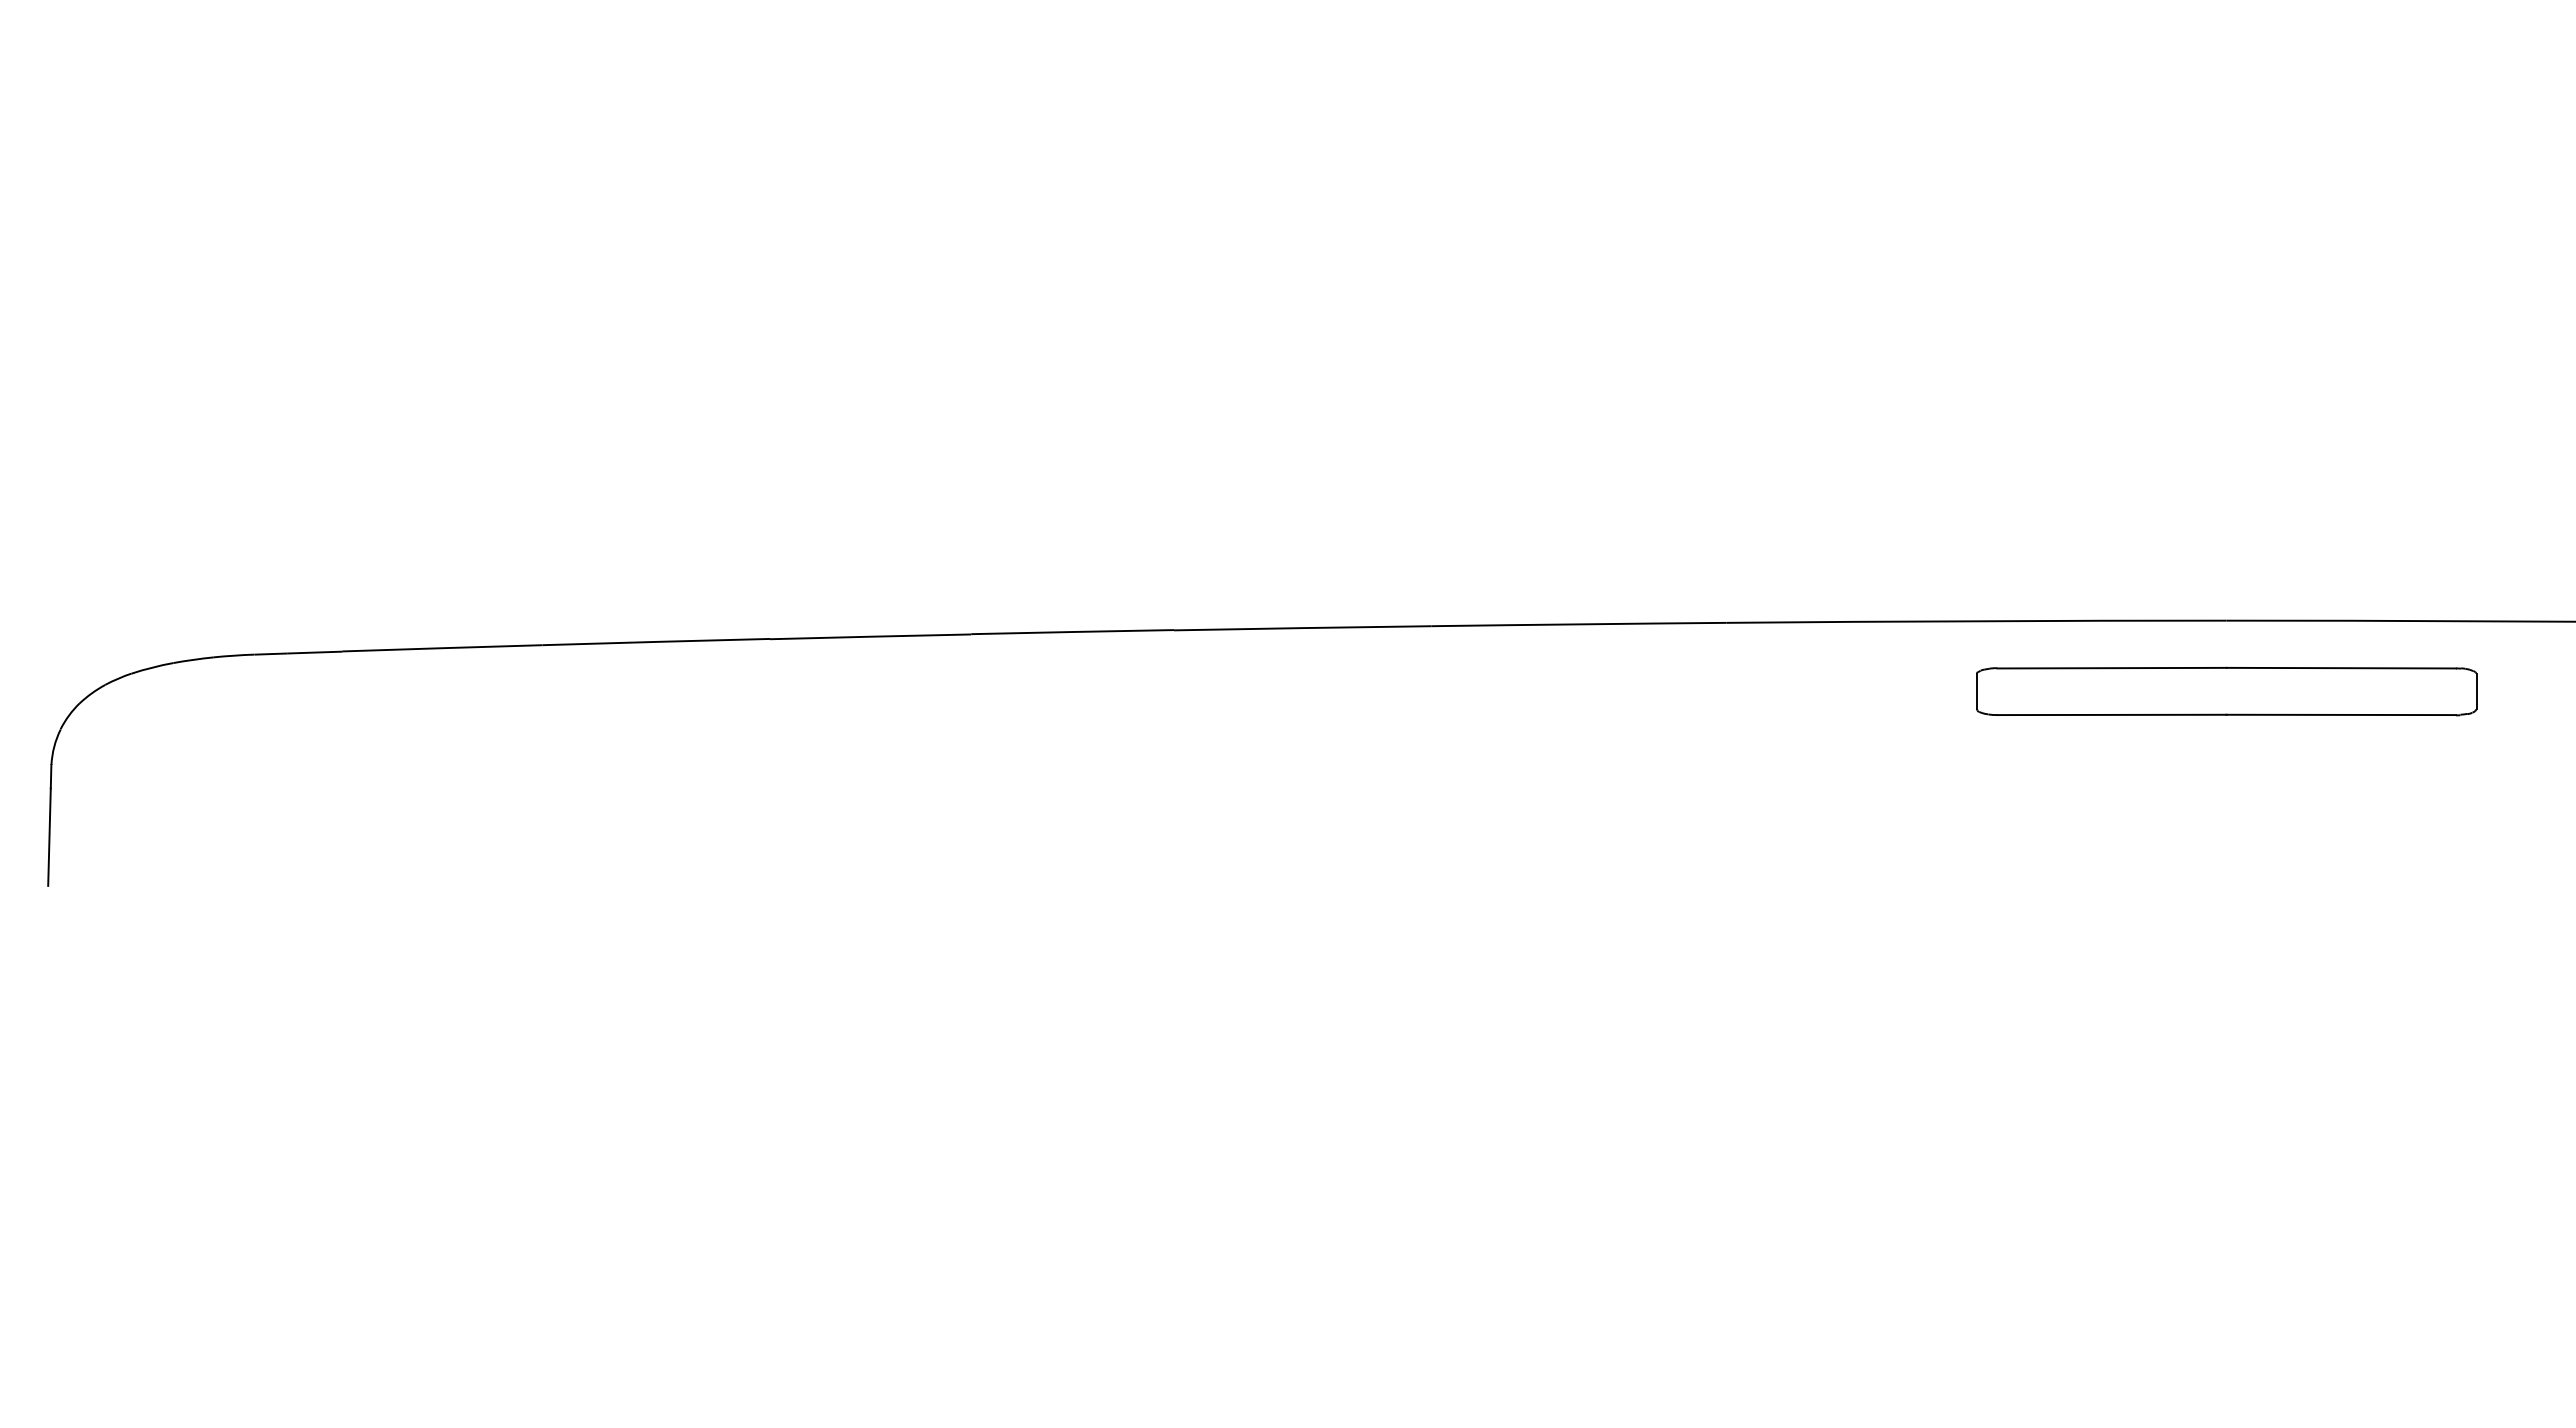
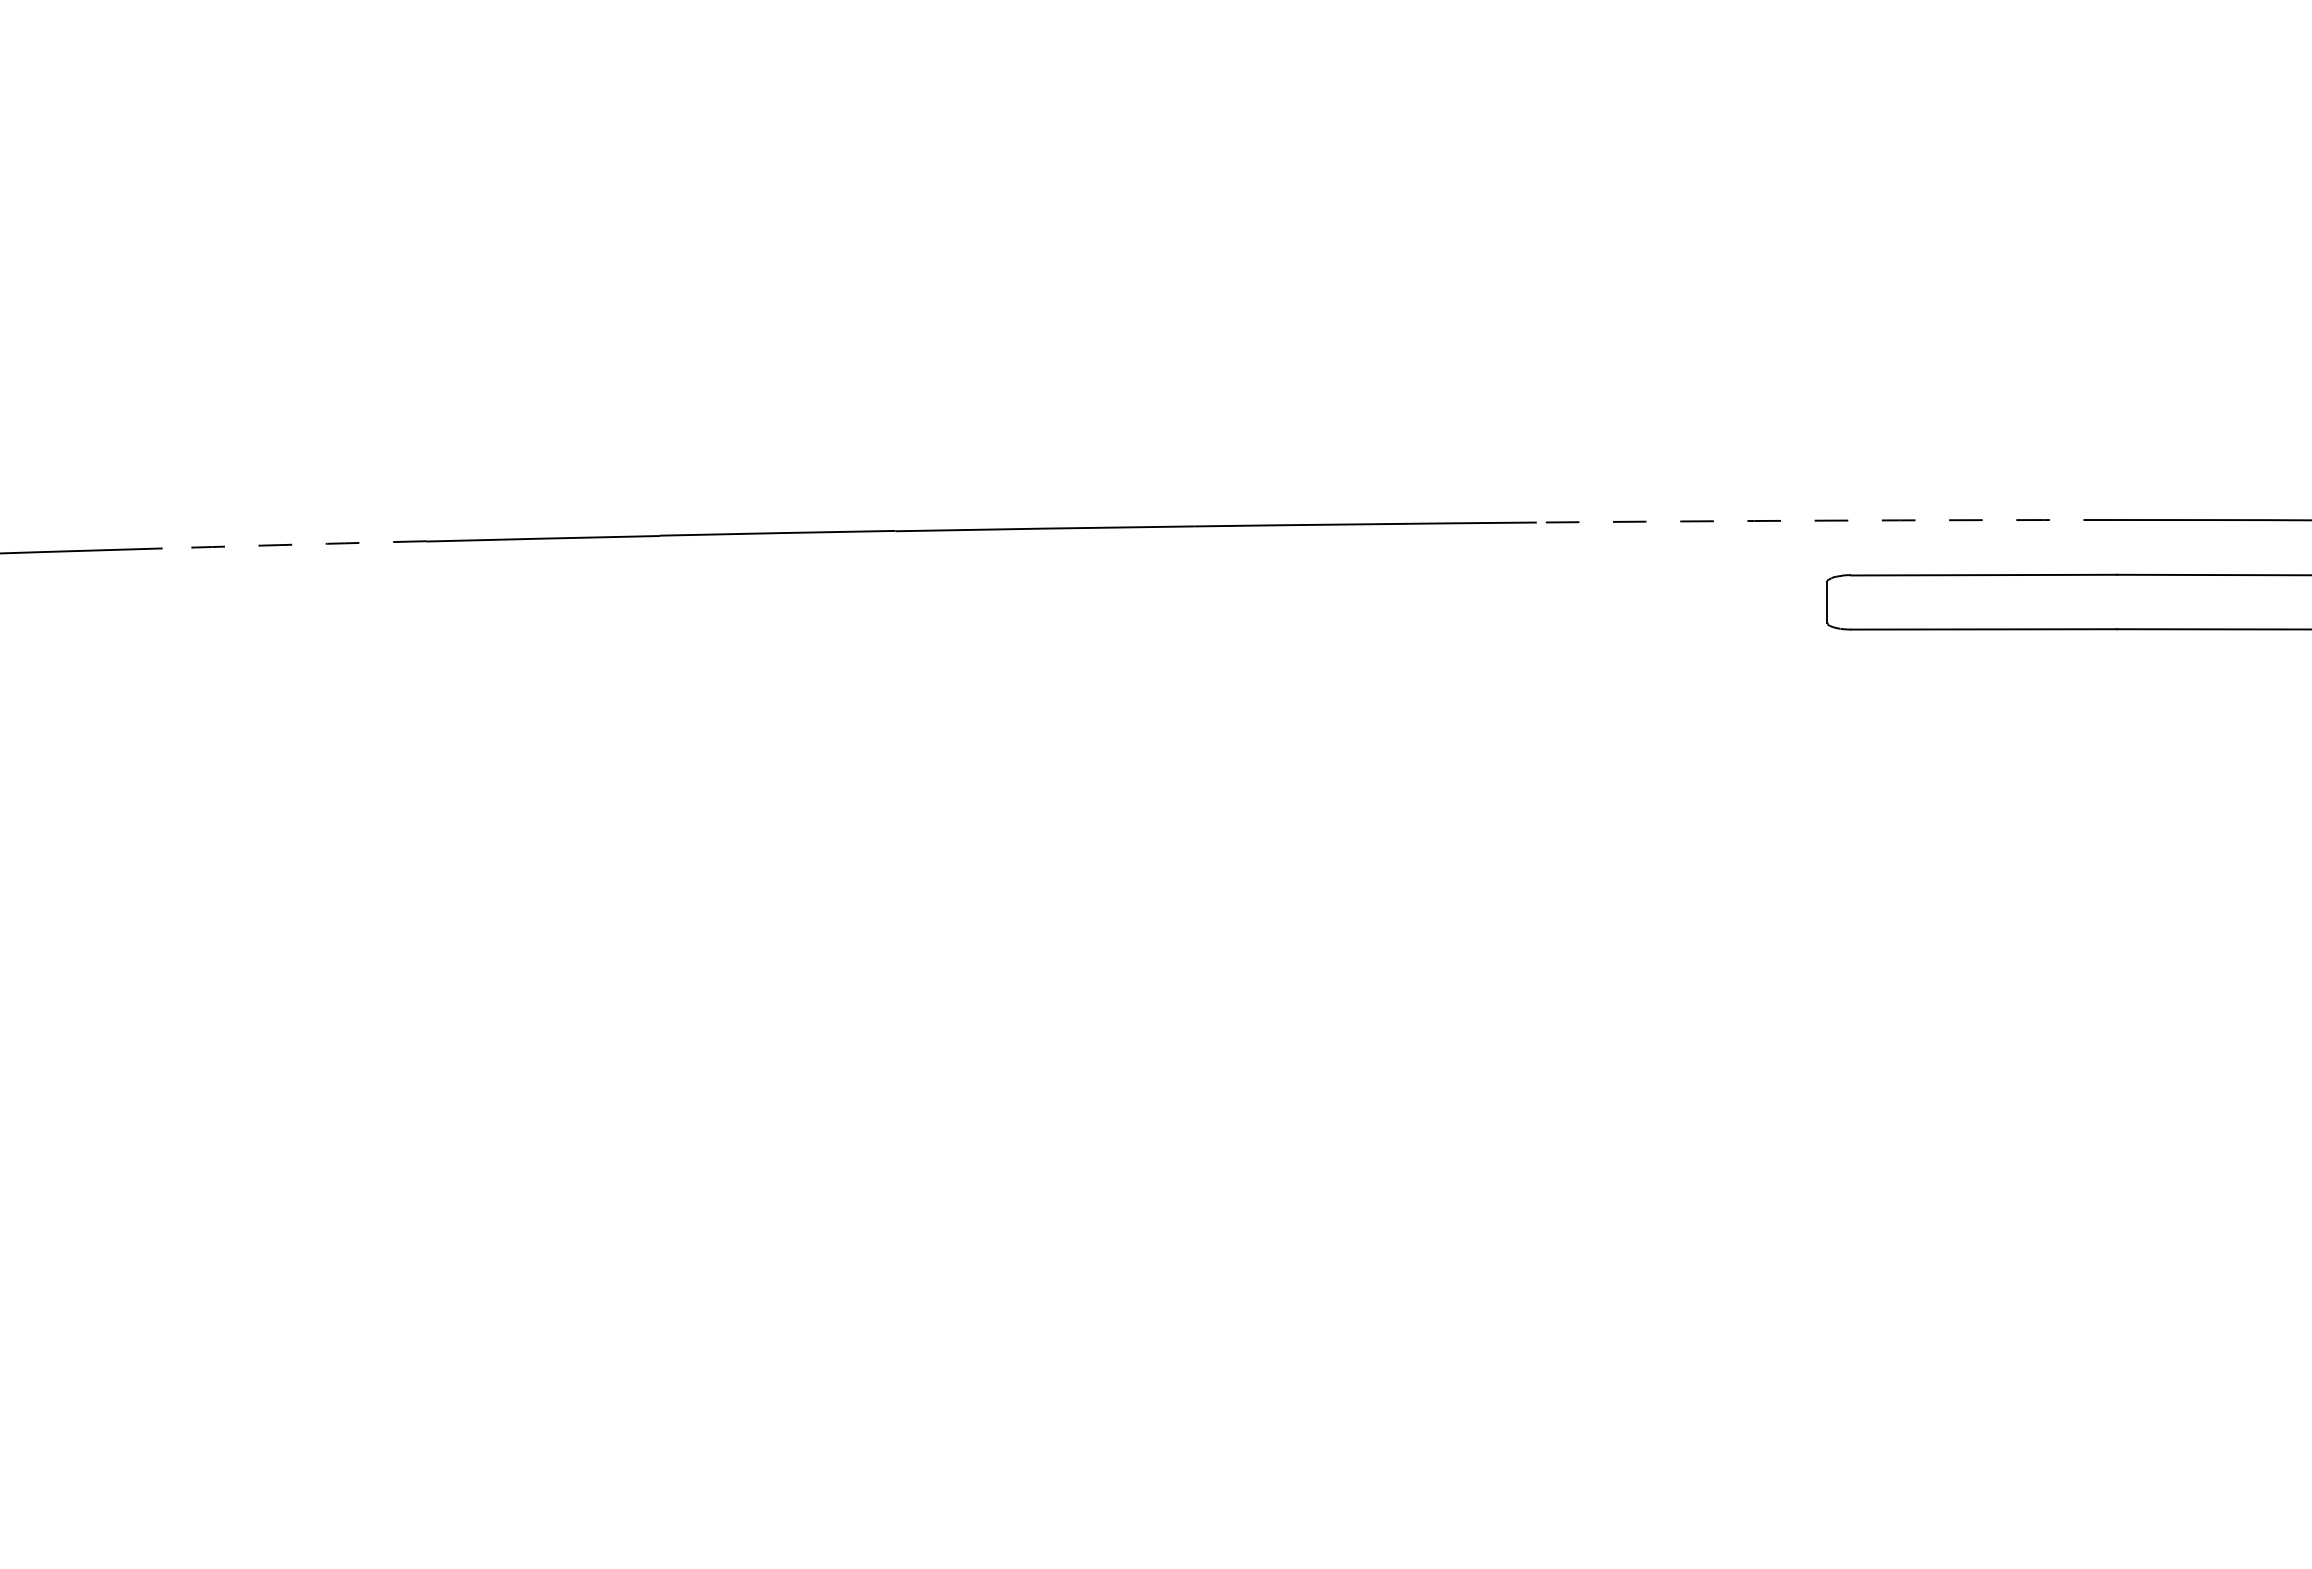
arc: (1976, 621) -> (1826, 520), solid -> dashed
arc: (656, 641) -> (294, 544), solid -> dashed

